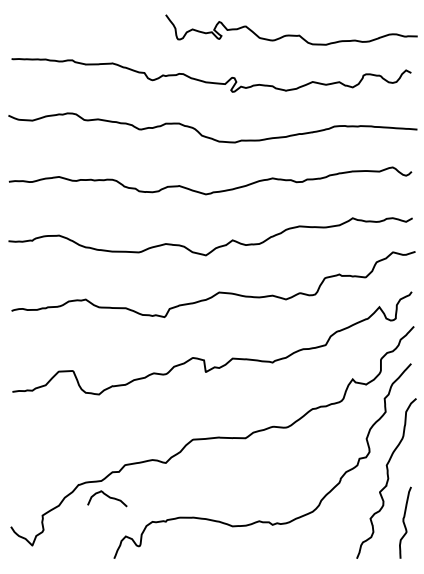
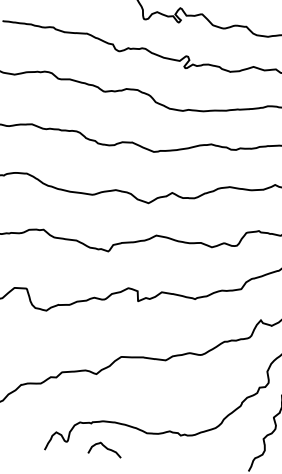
curve: (108, 497) -> (106, 448), moved

